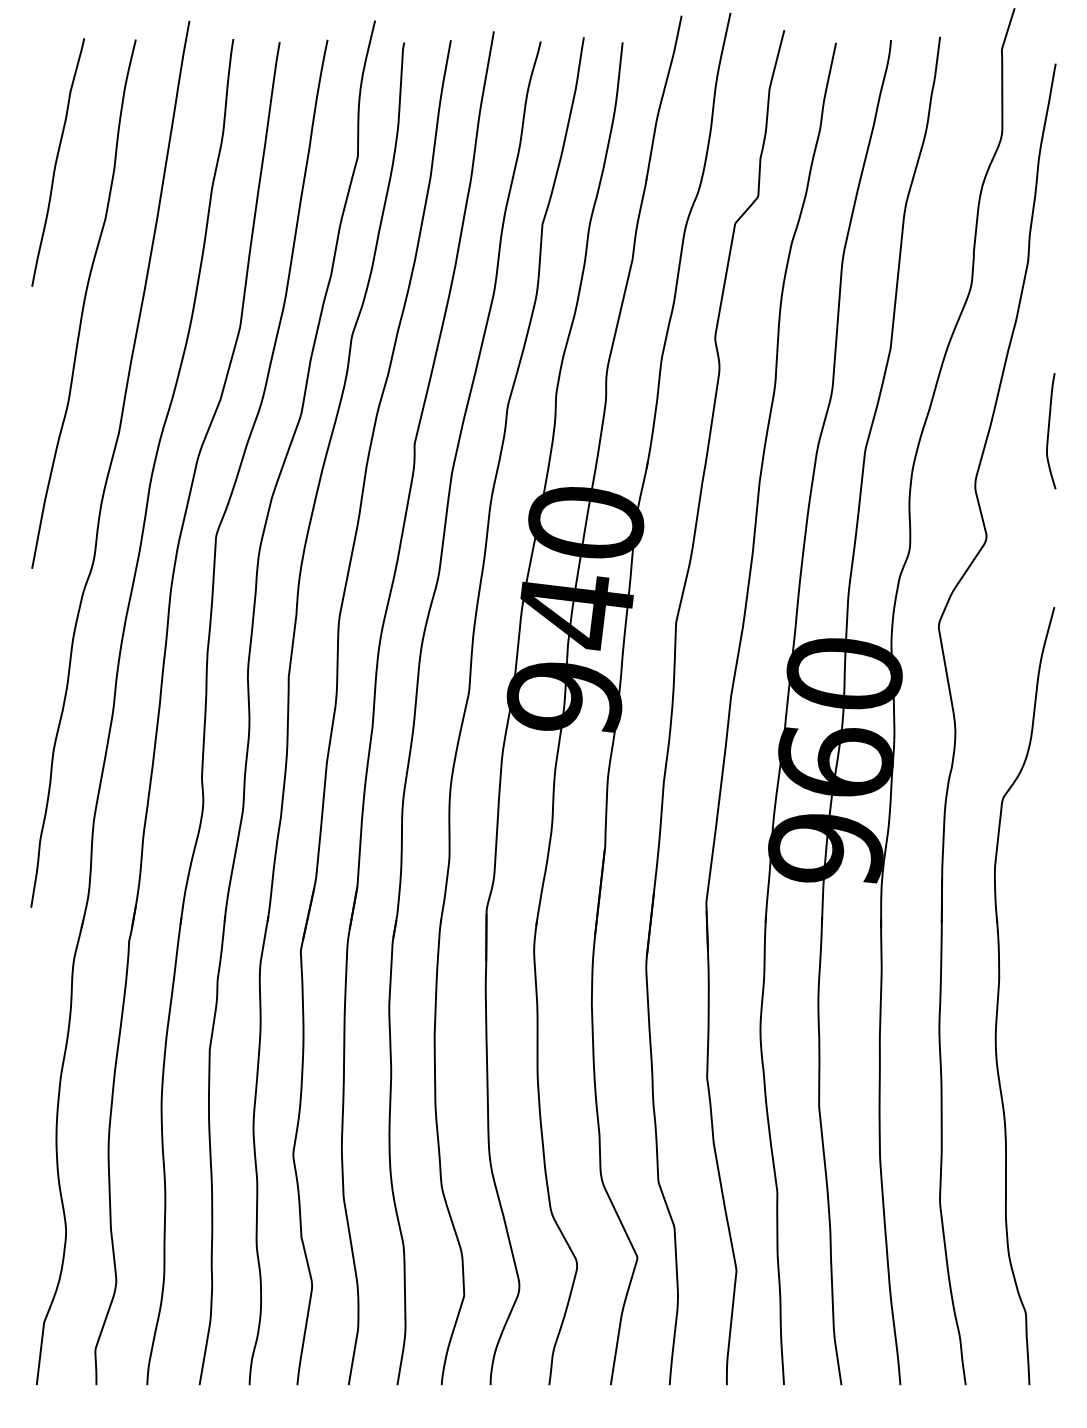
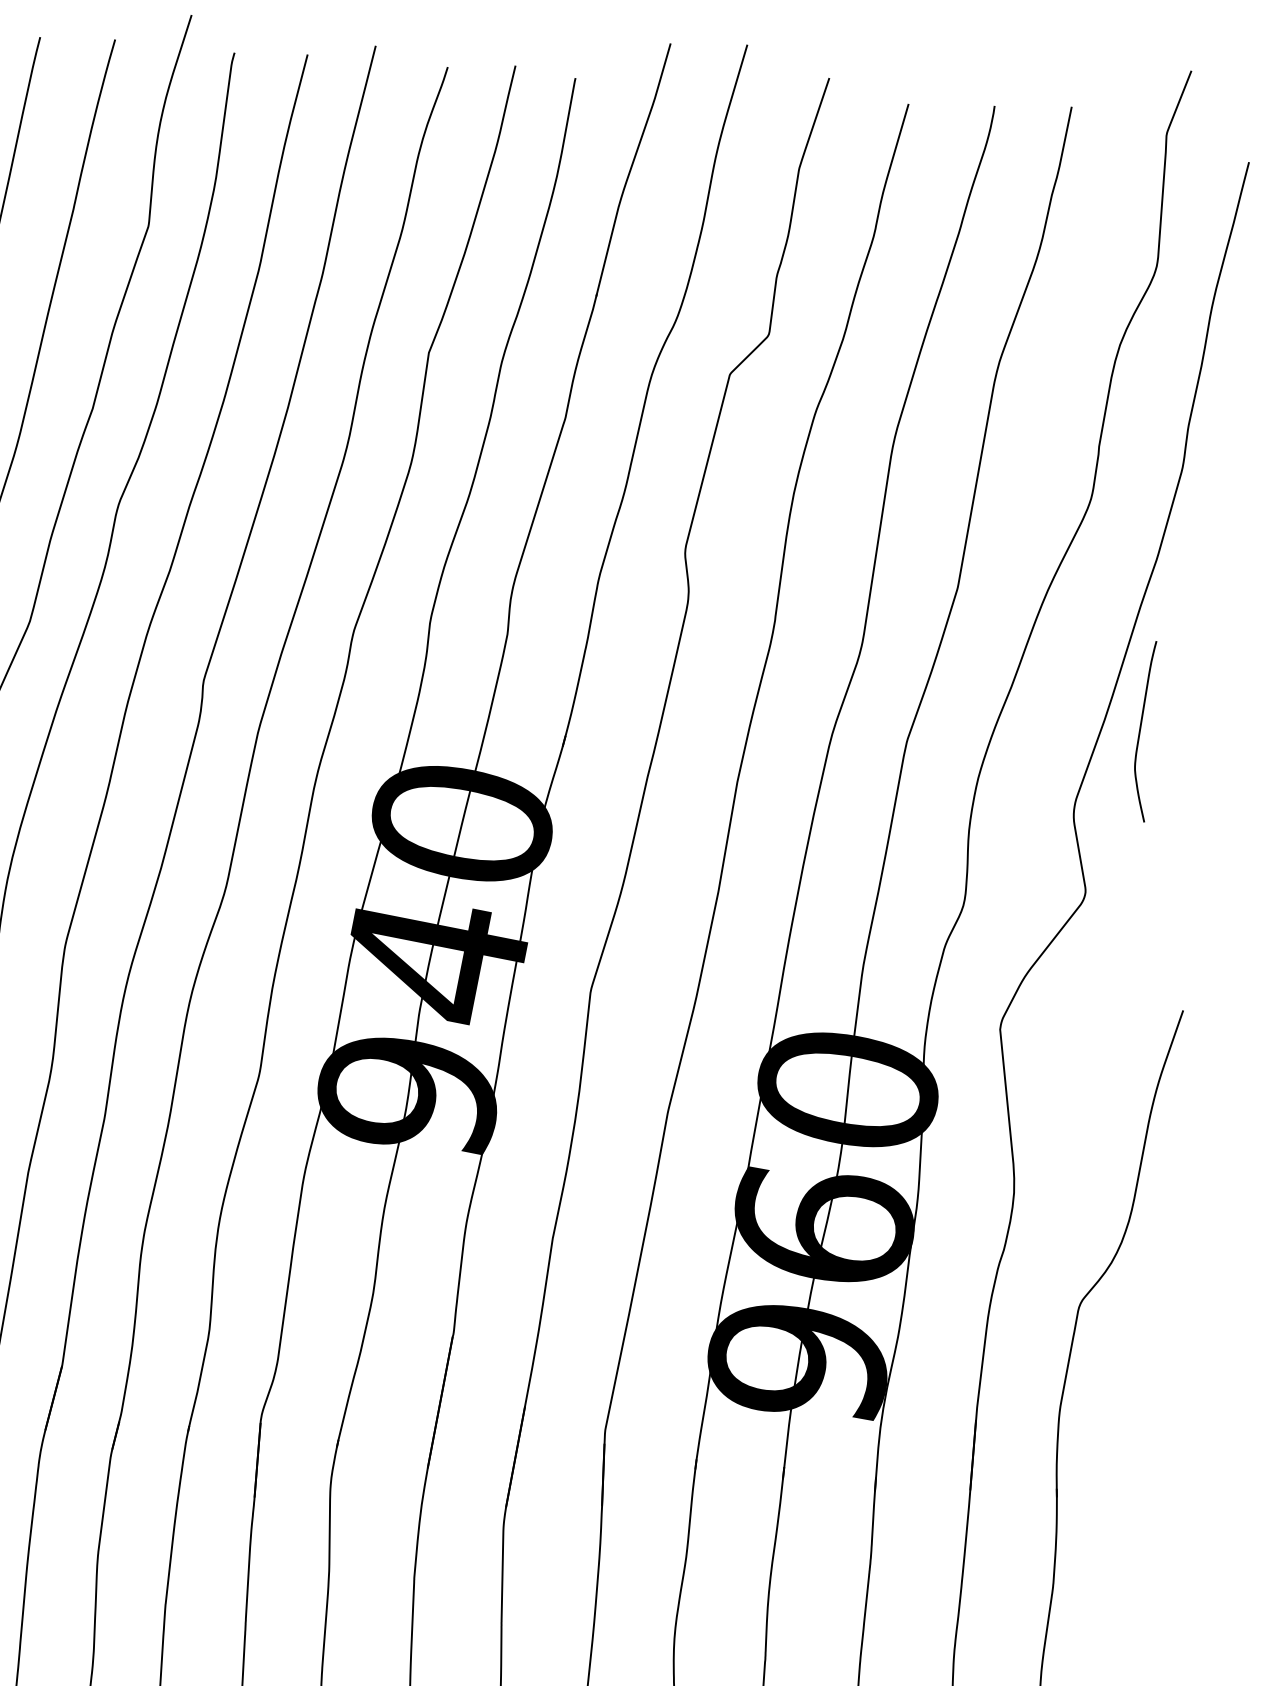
curve: (1049, 431) -> (1141, 731), moved

